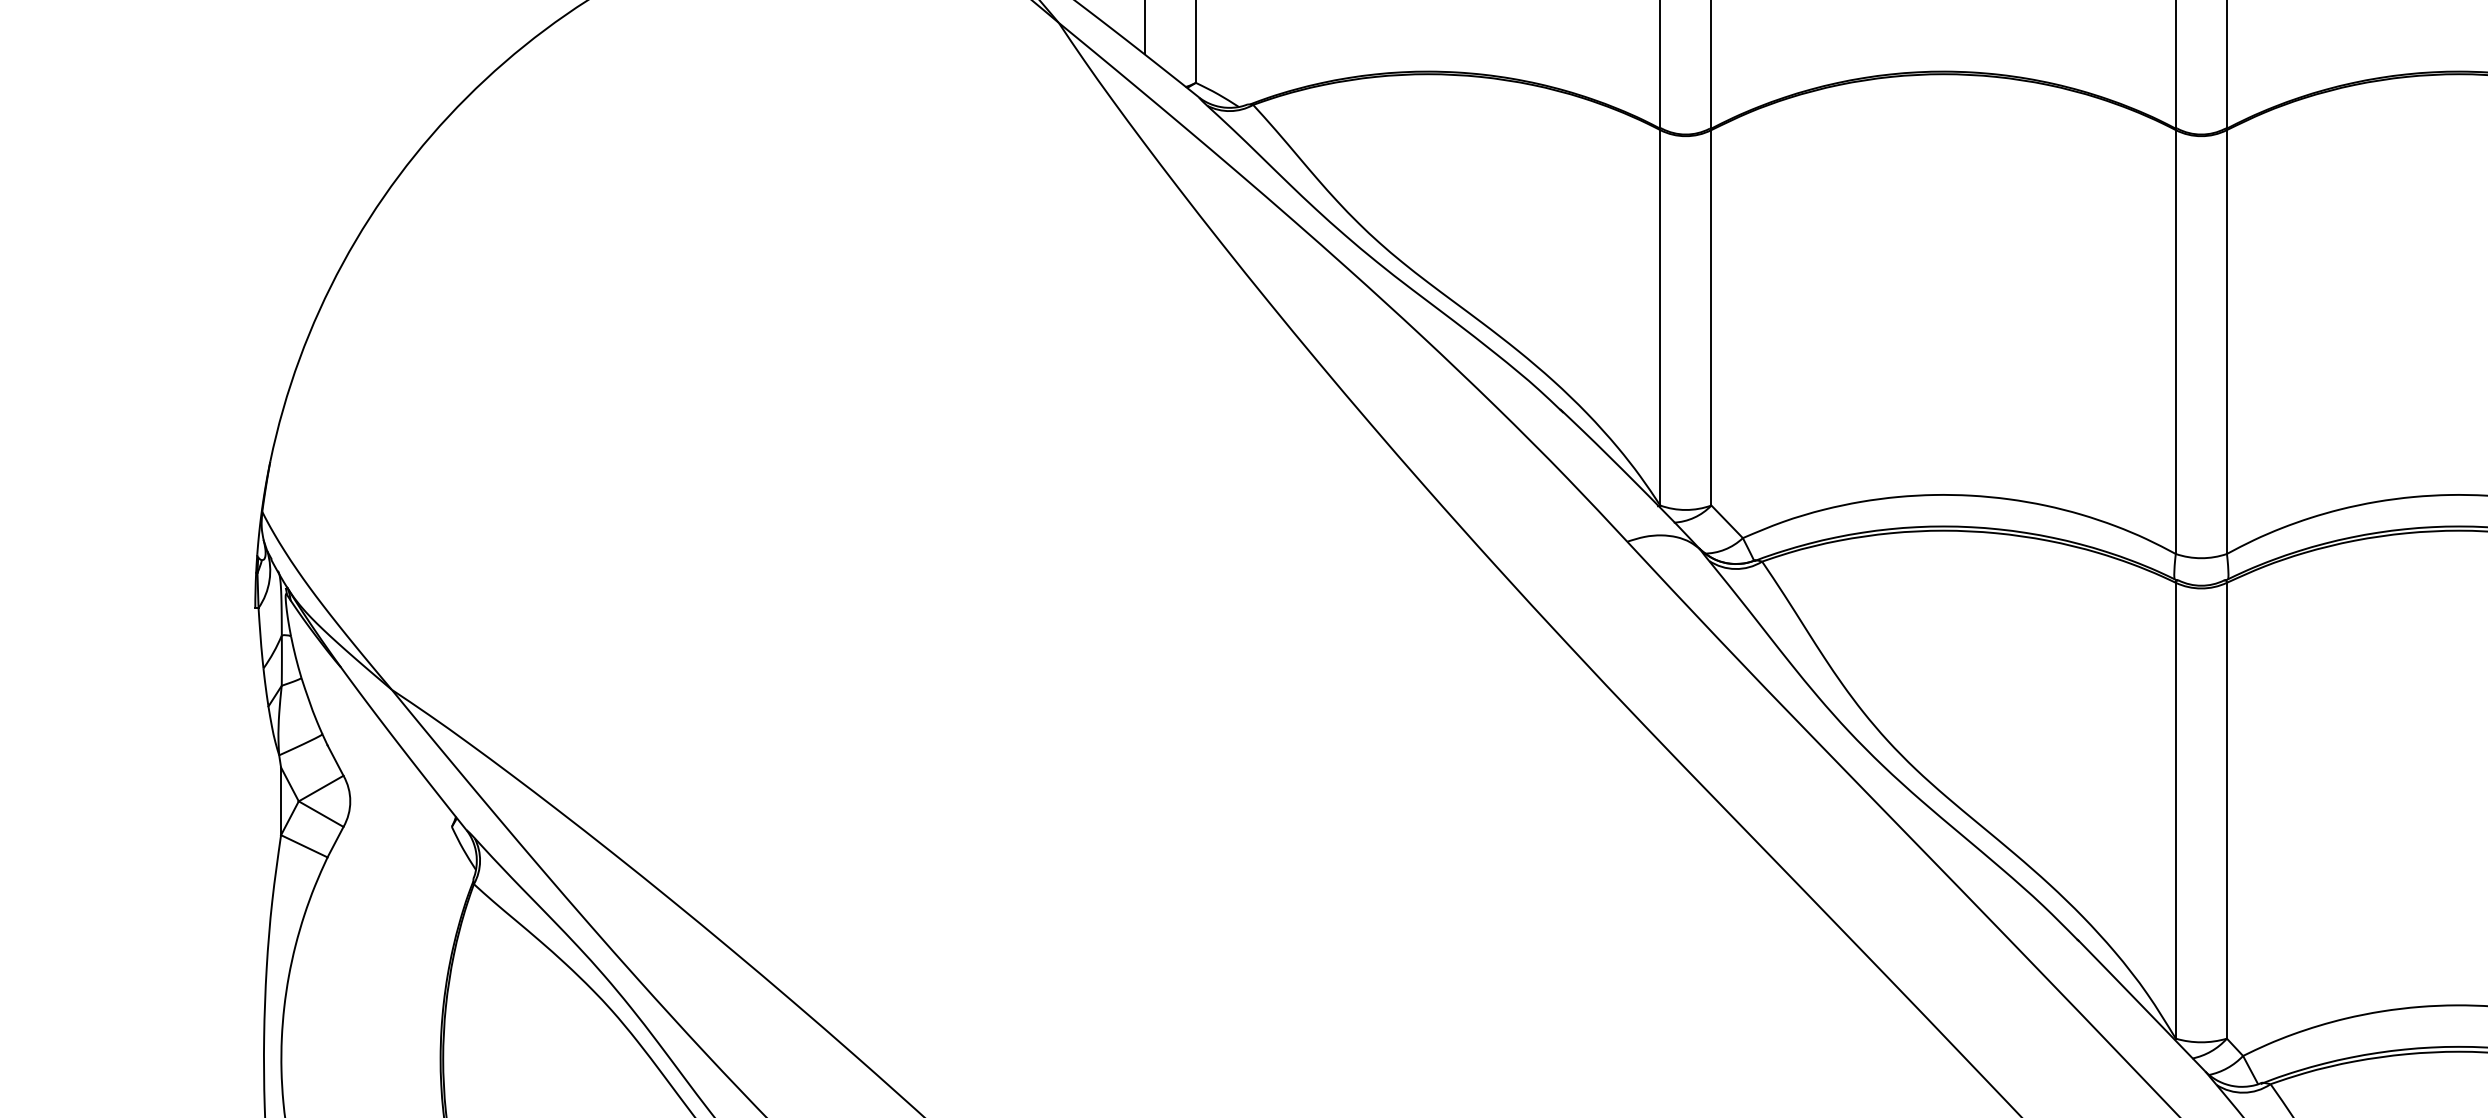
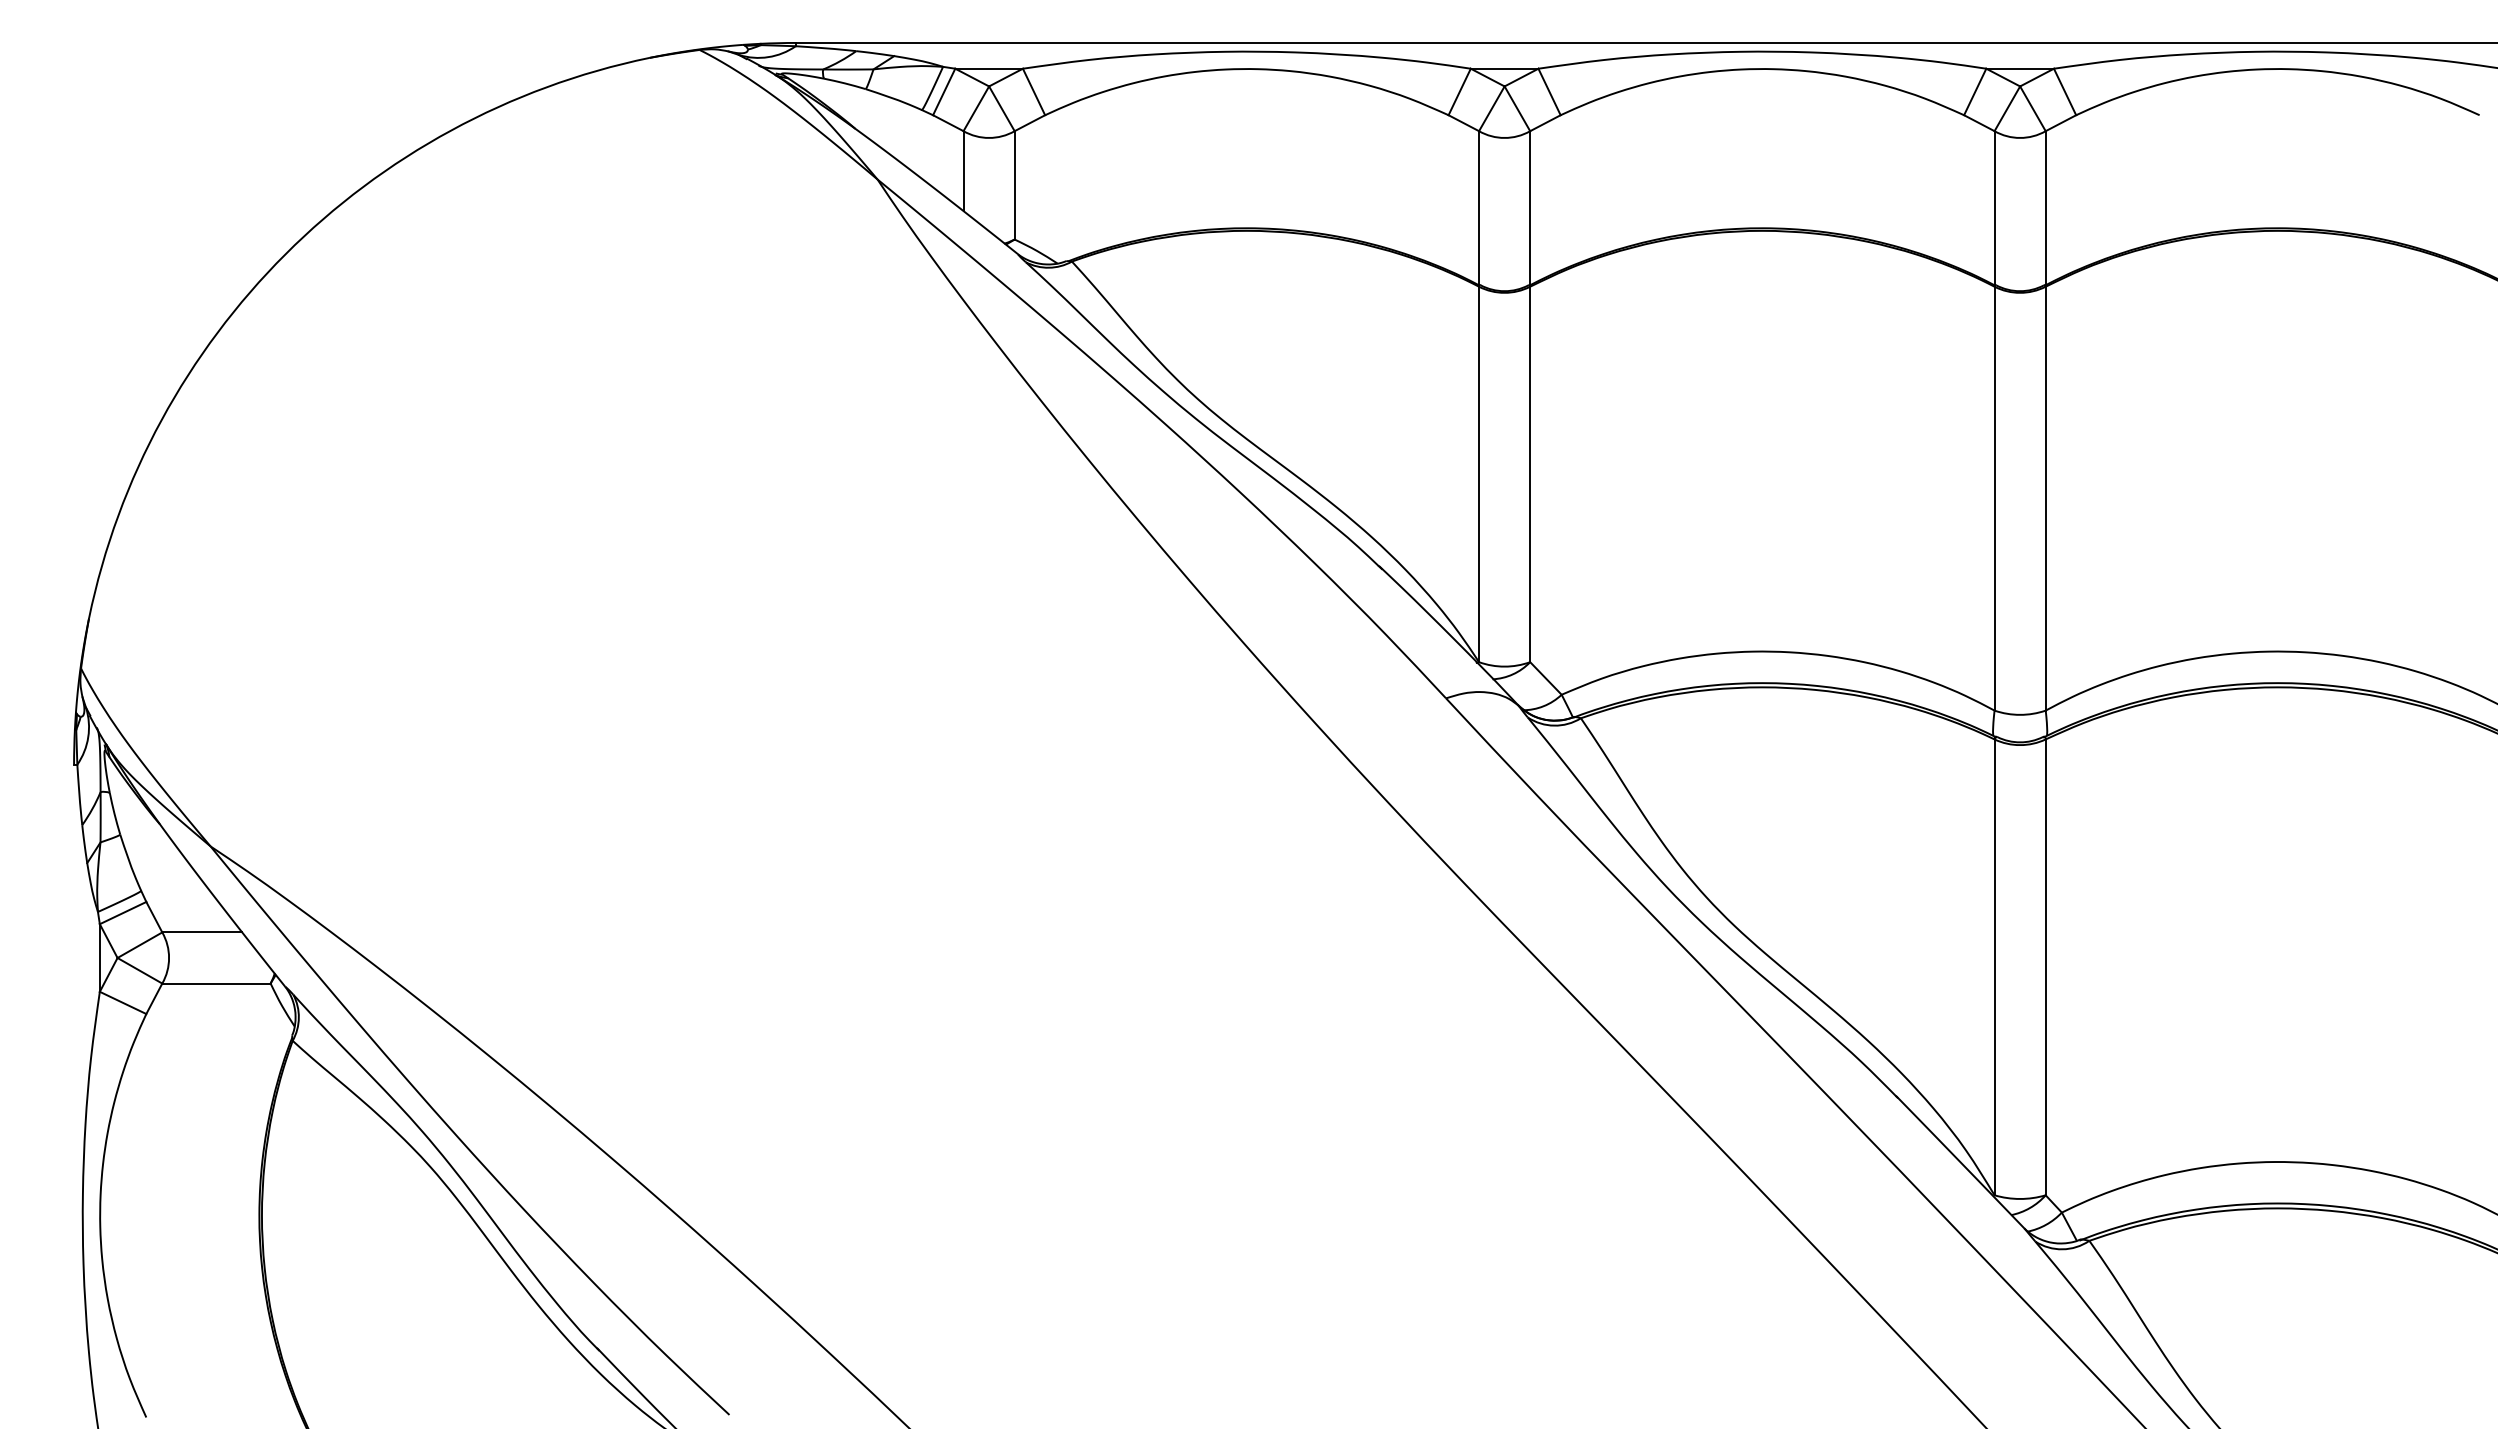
line: (303, 755) -> (122, 912), added
line: (382, 775) -> (201, 932), added
line: (397, 826) -> (216, 983), added

